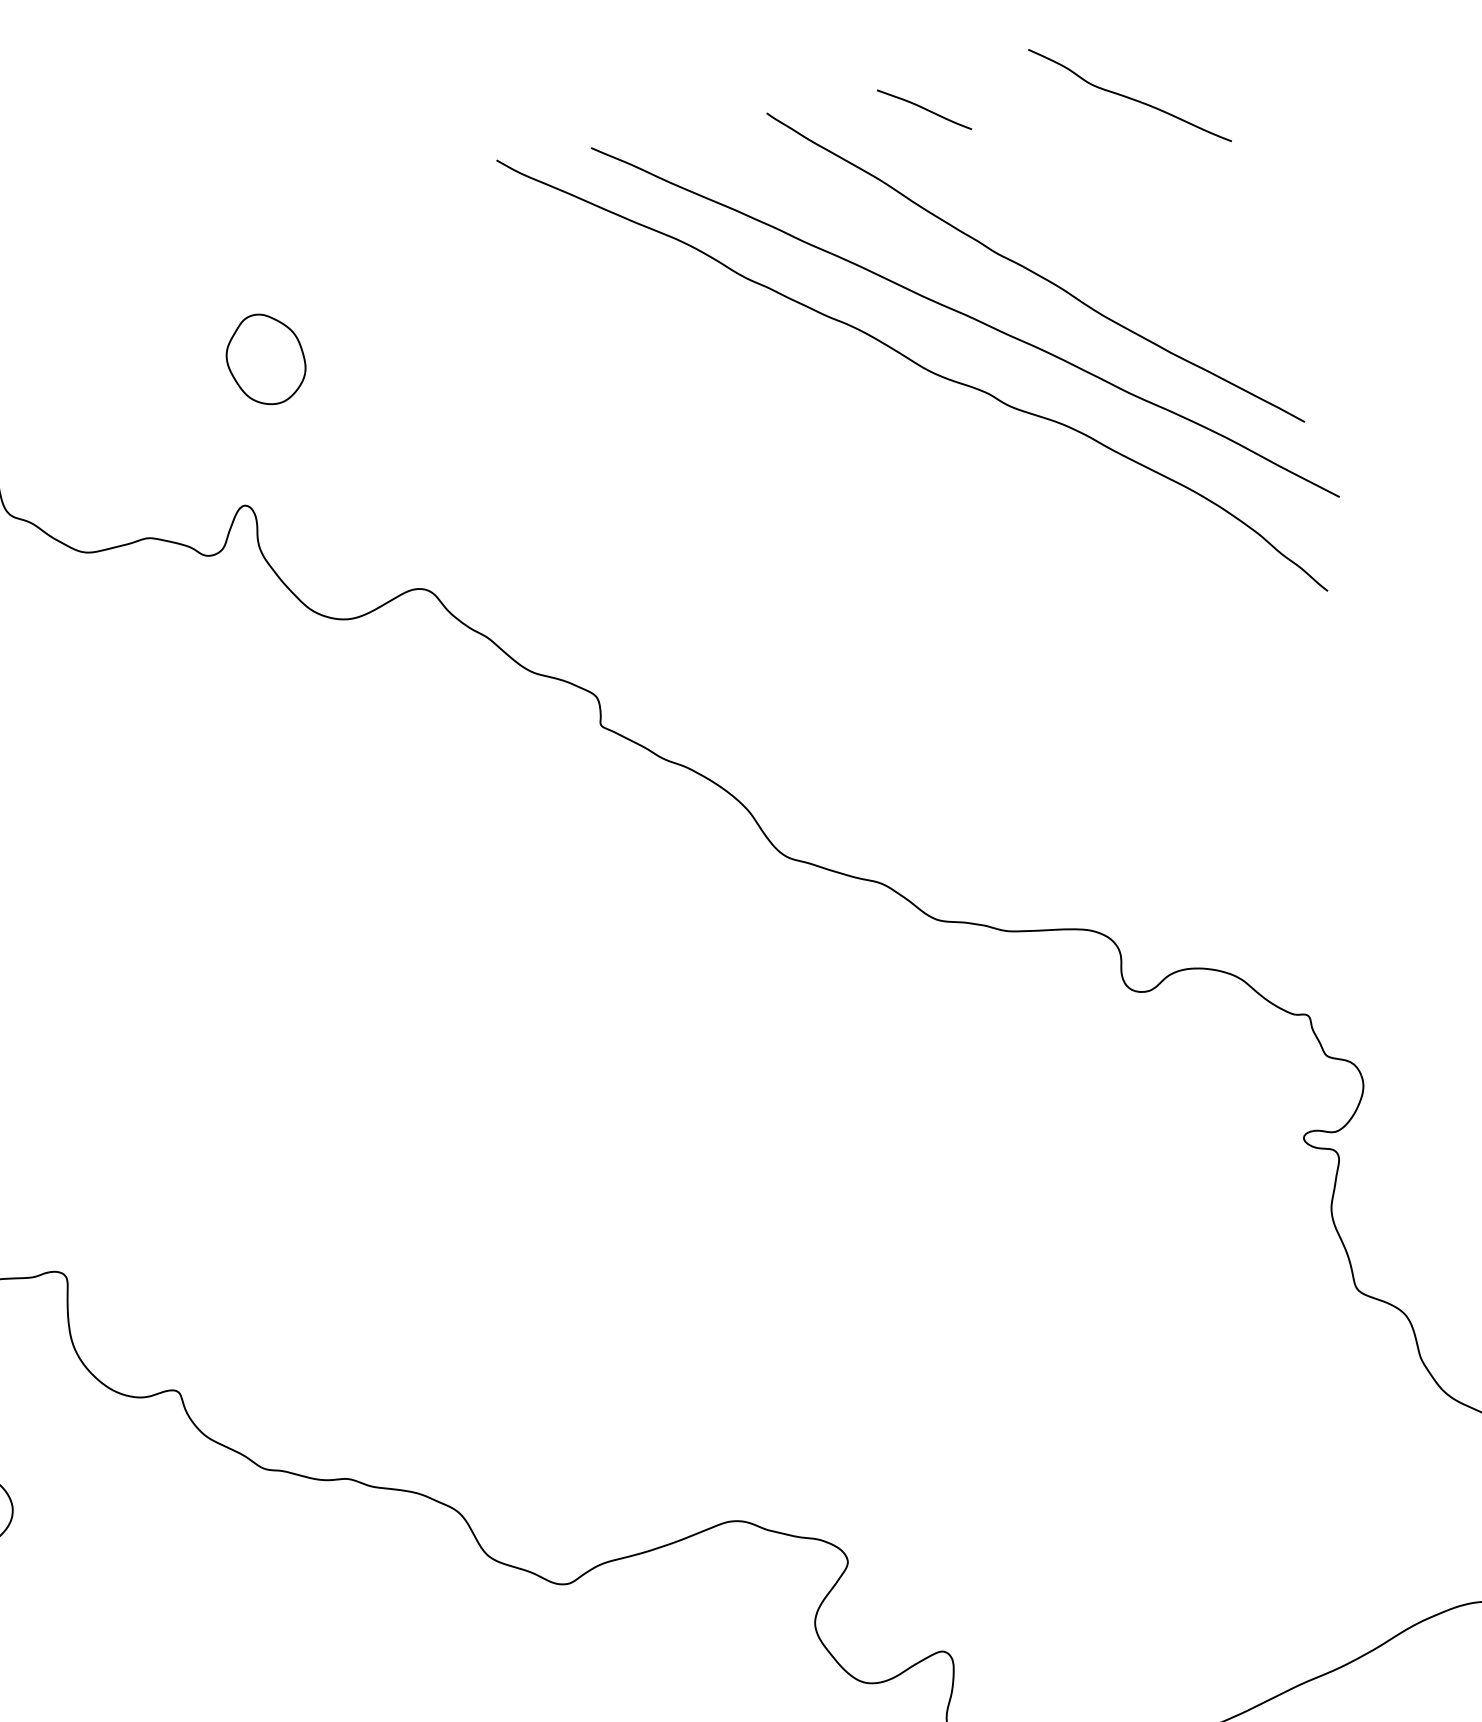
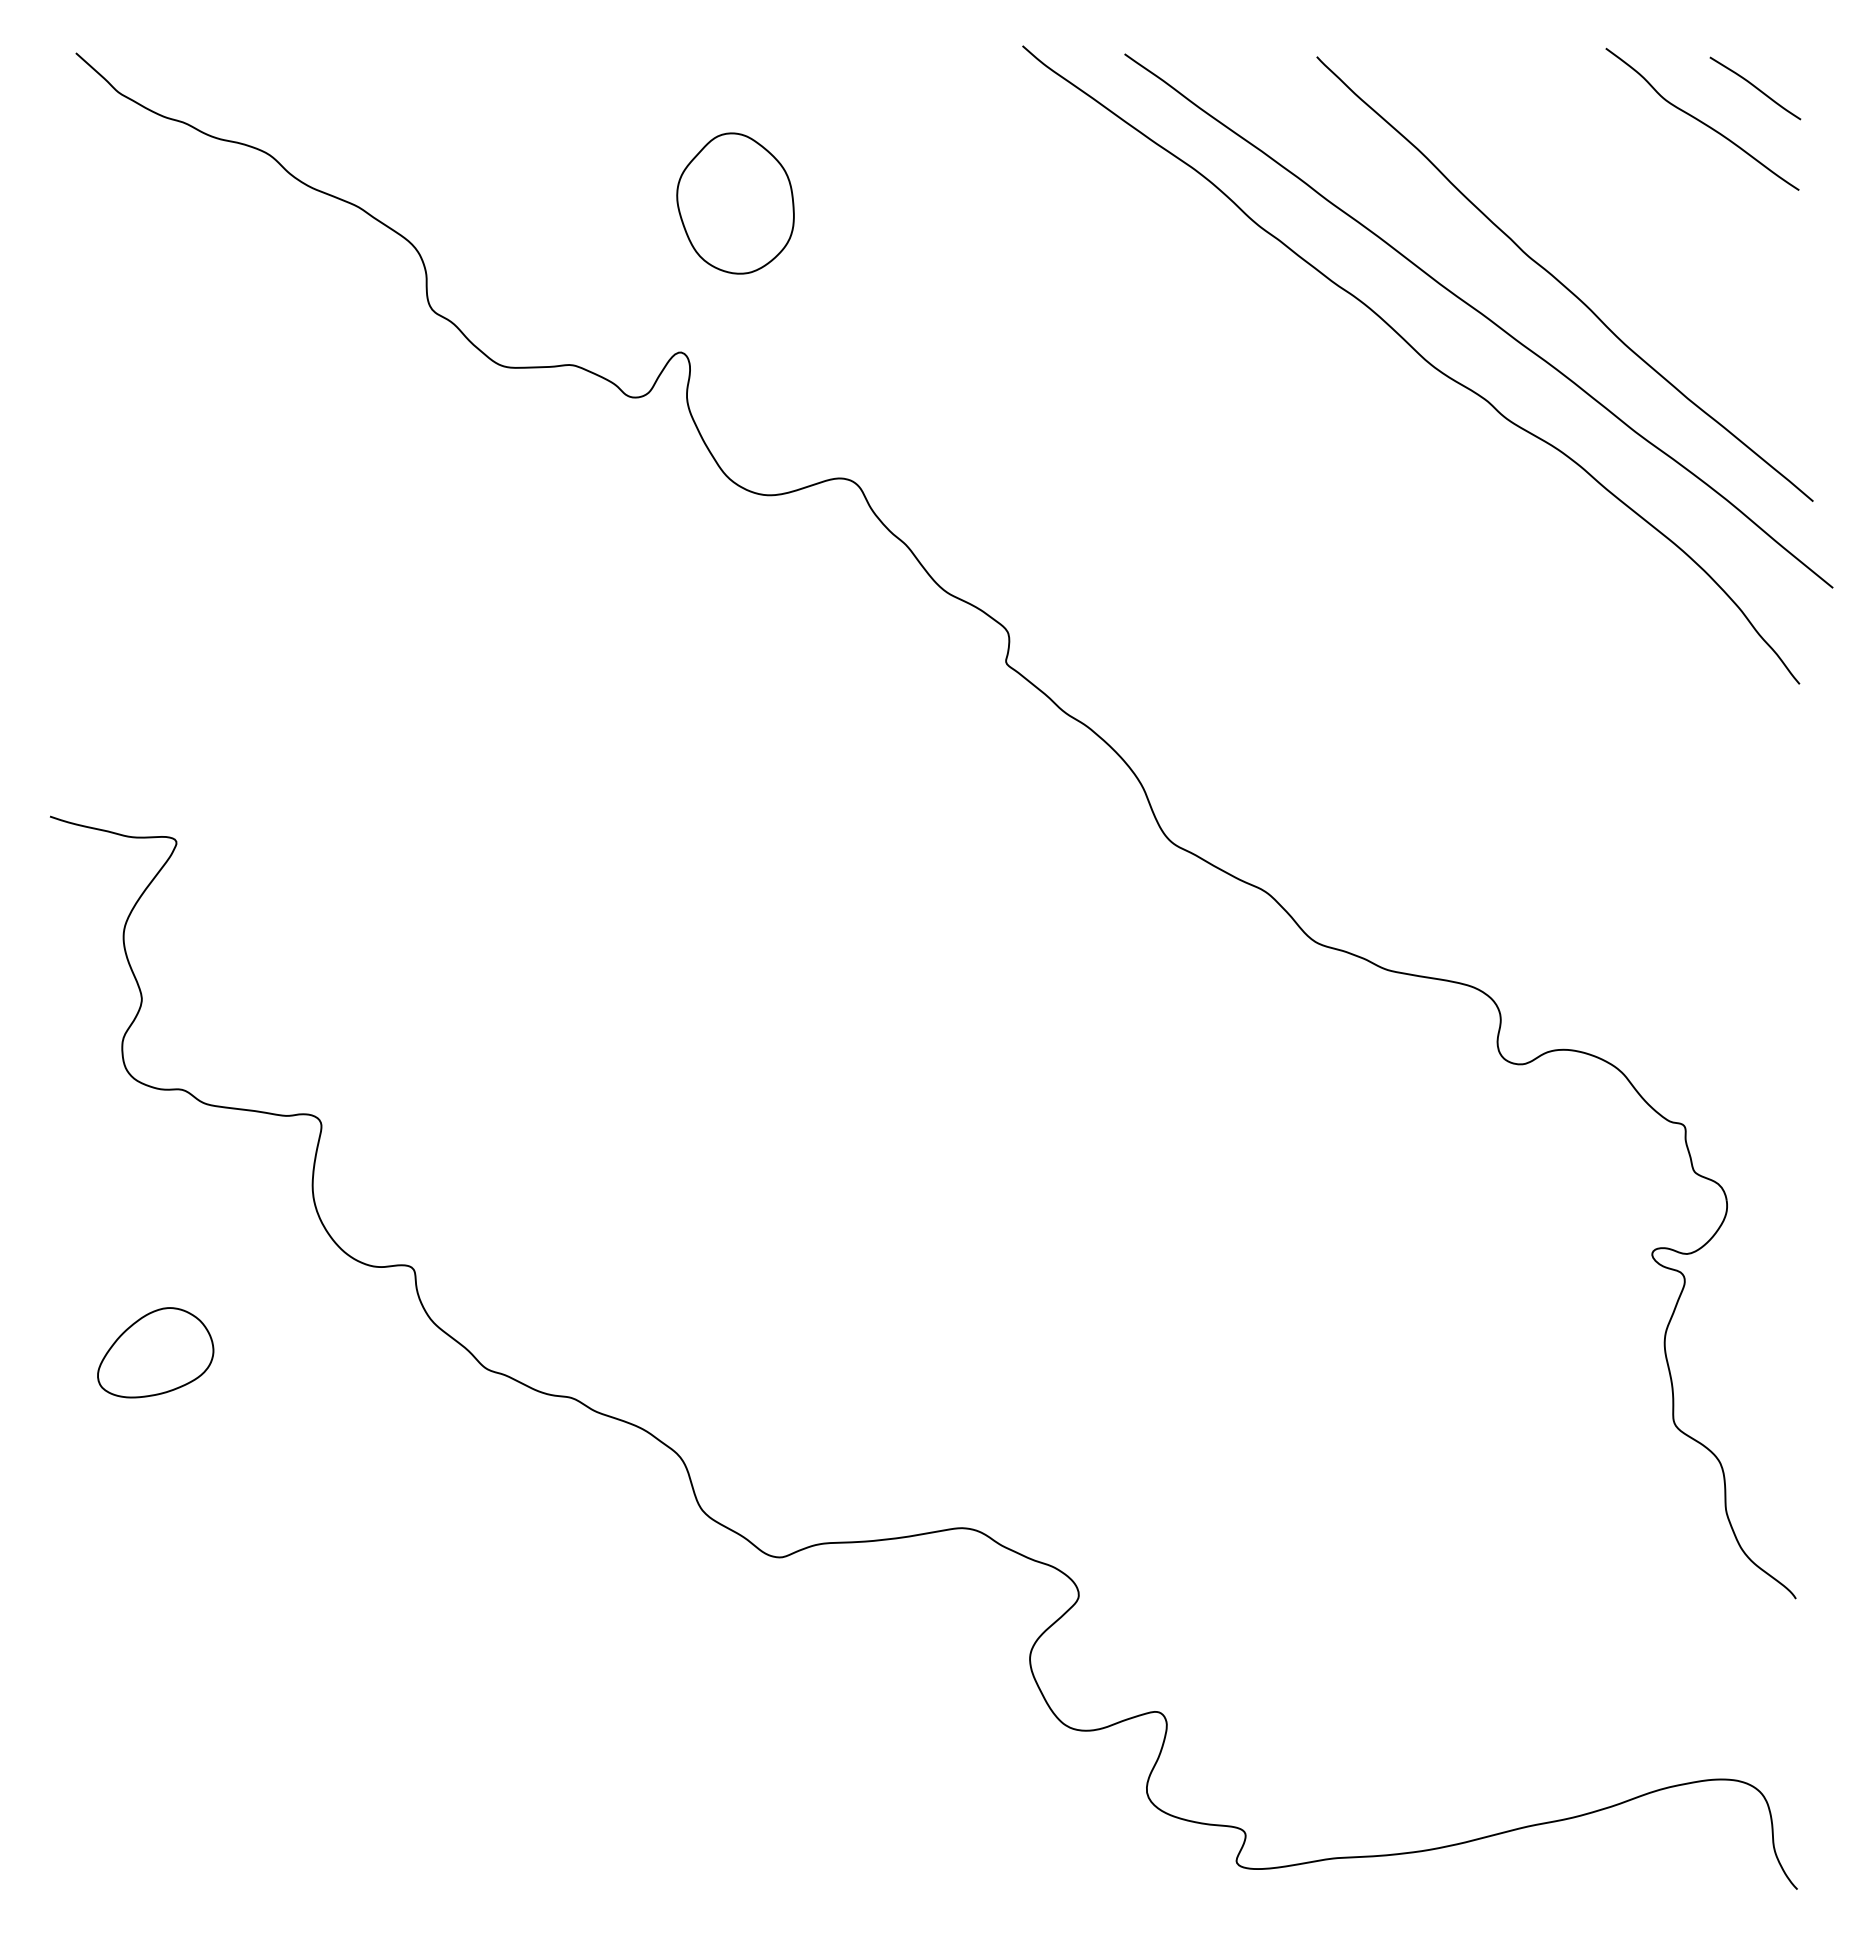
curve: (924, 109) -> (1755, 88), moved
part: (265, 359) -> (735, 203), size x1.43

